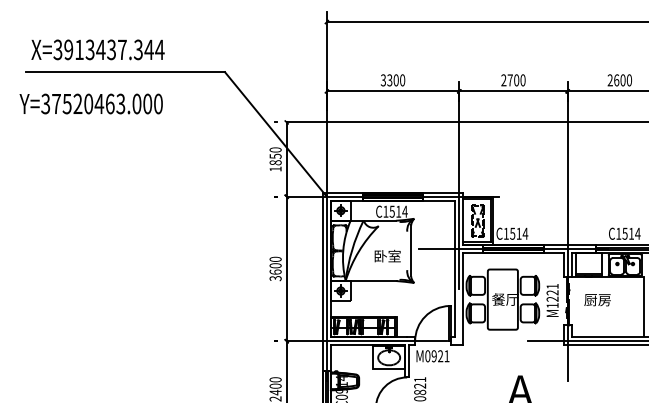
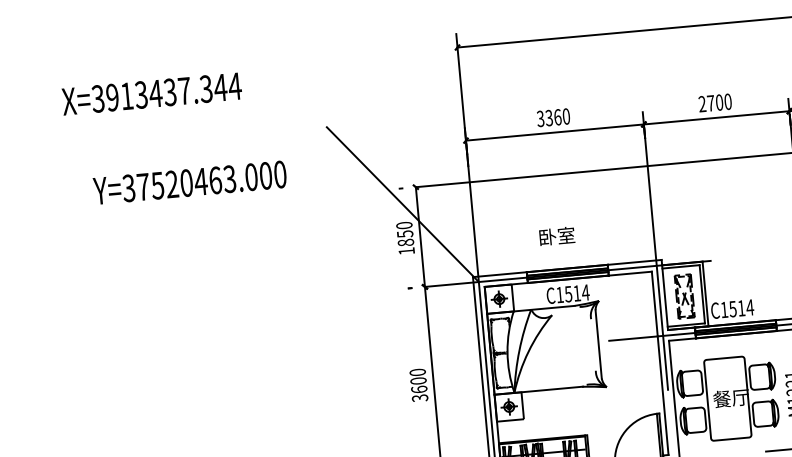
text: (97, 49) -> (151, 93), moved
line: (125, 72) -> (193, 139), removed
text: (395, 80) -> (556, 117), 3300 -> 3360
text: (90, 103) -> (189, 182), moved
text: (387, 255) -> (556, 235), moved

